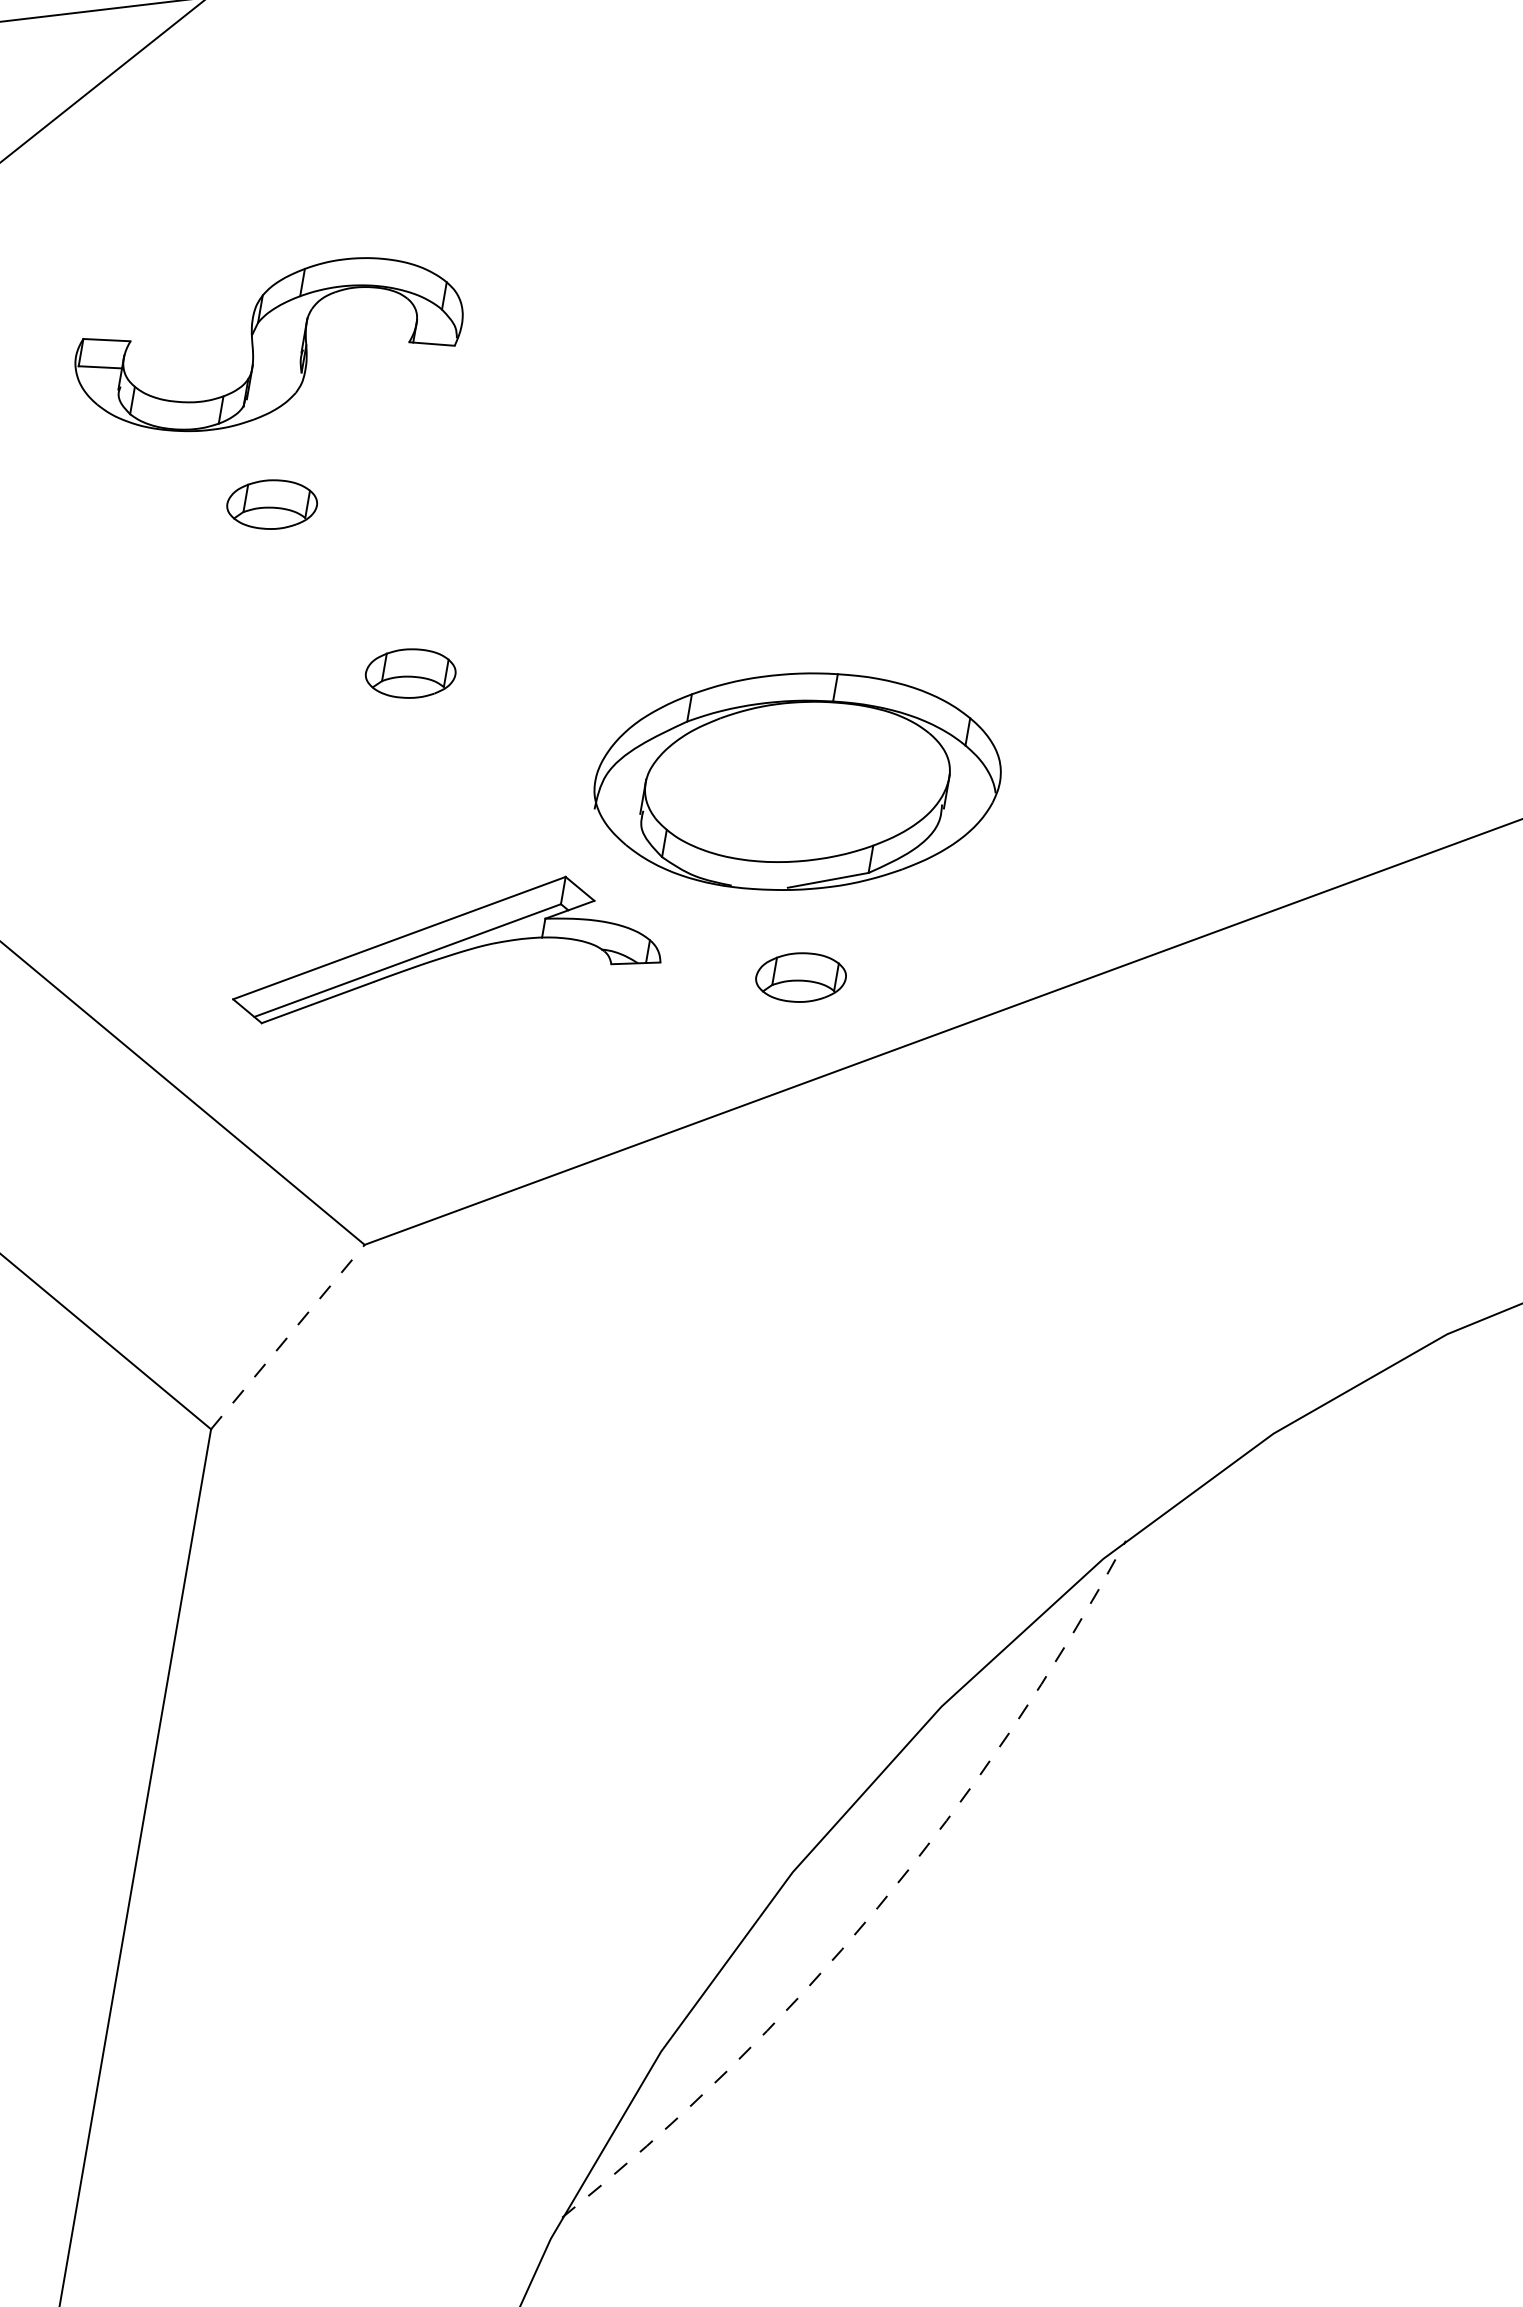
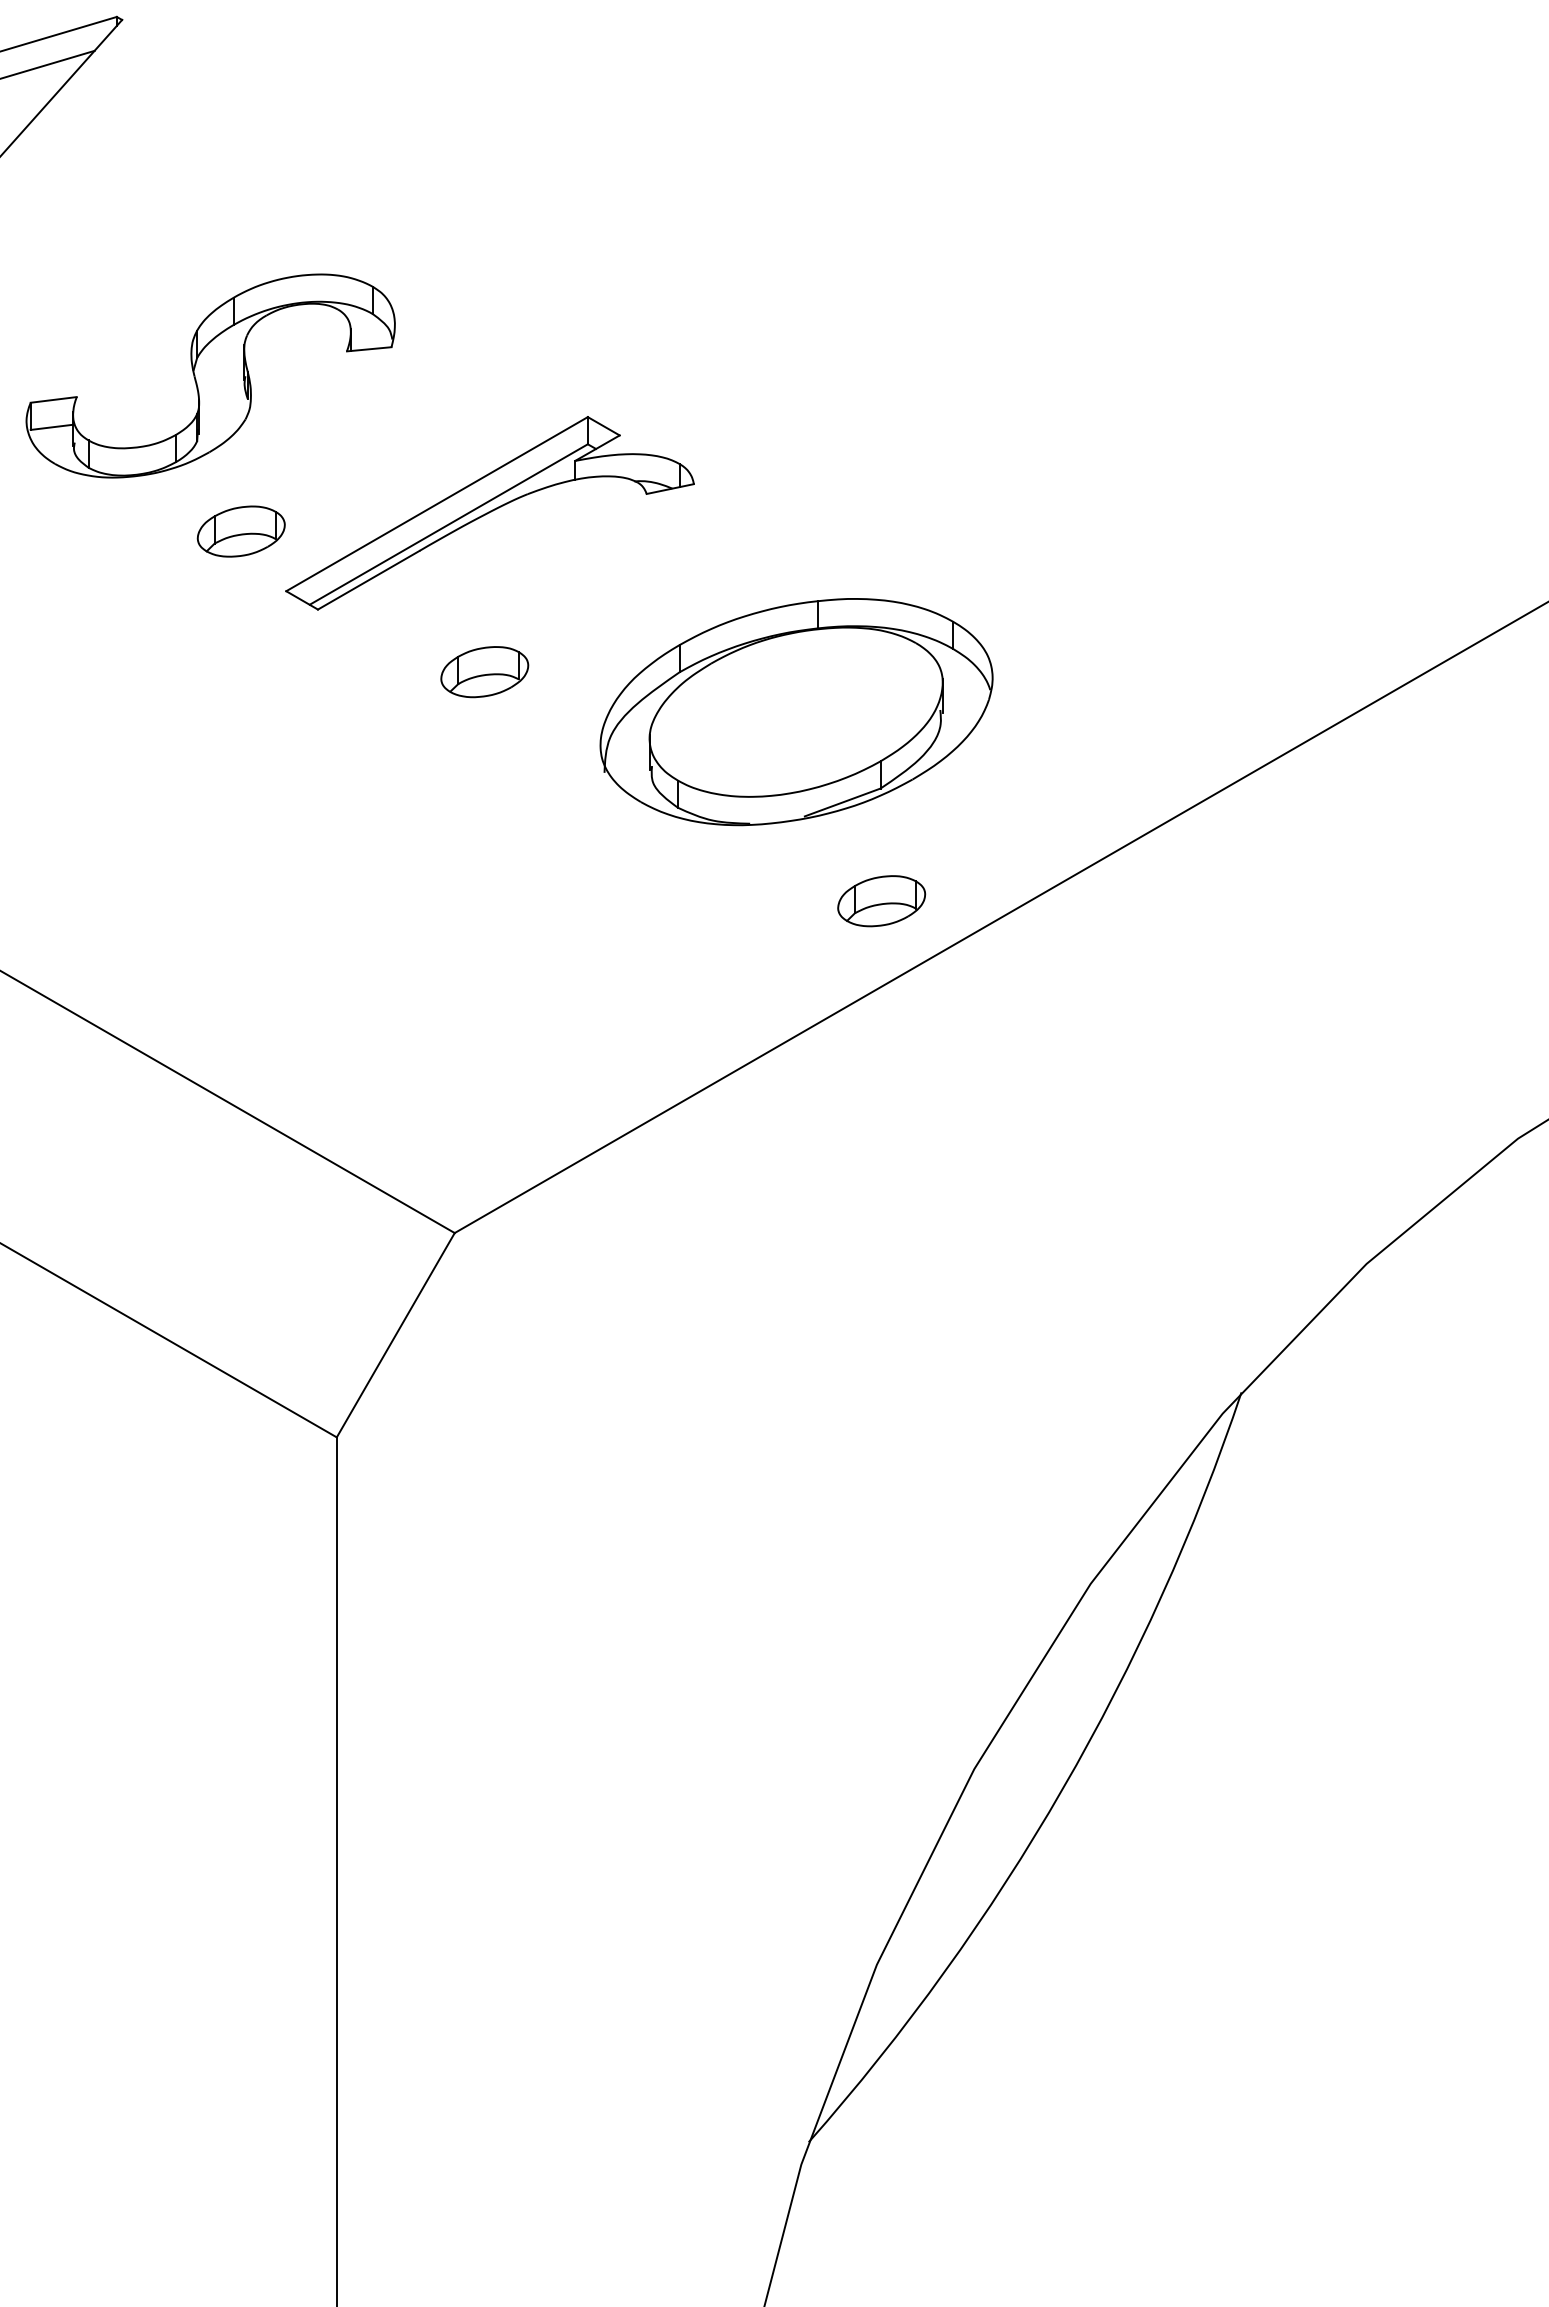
part: (410, 673) -> (484, 672), moved
part: (450, 956) -> (489, 513), moved
part: (800, 977) -> (881, 901), moved
line: (287, 1337) -> (395, 1335), dashed -> solid
arc: (877, 1907) -> (1062, 1789), dashed -> solid

